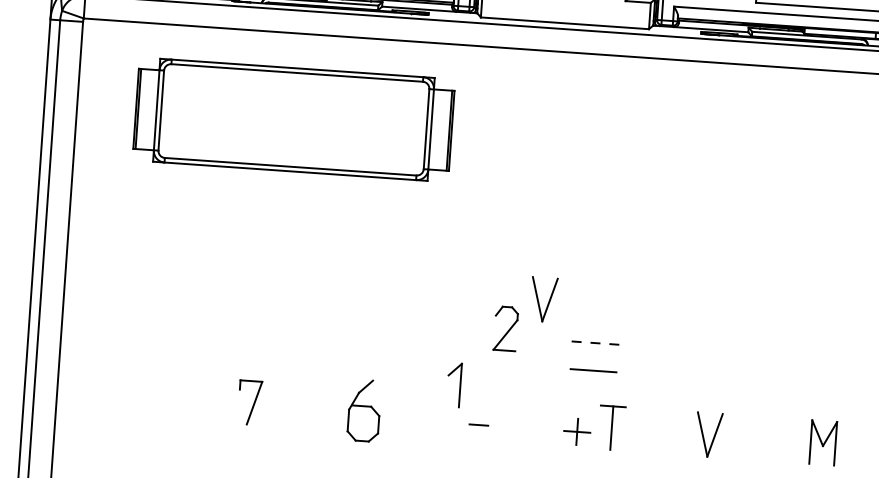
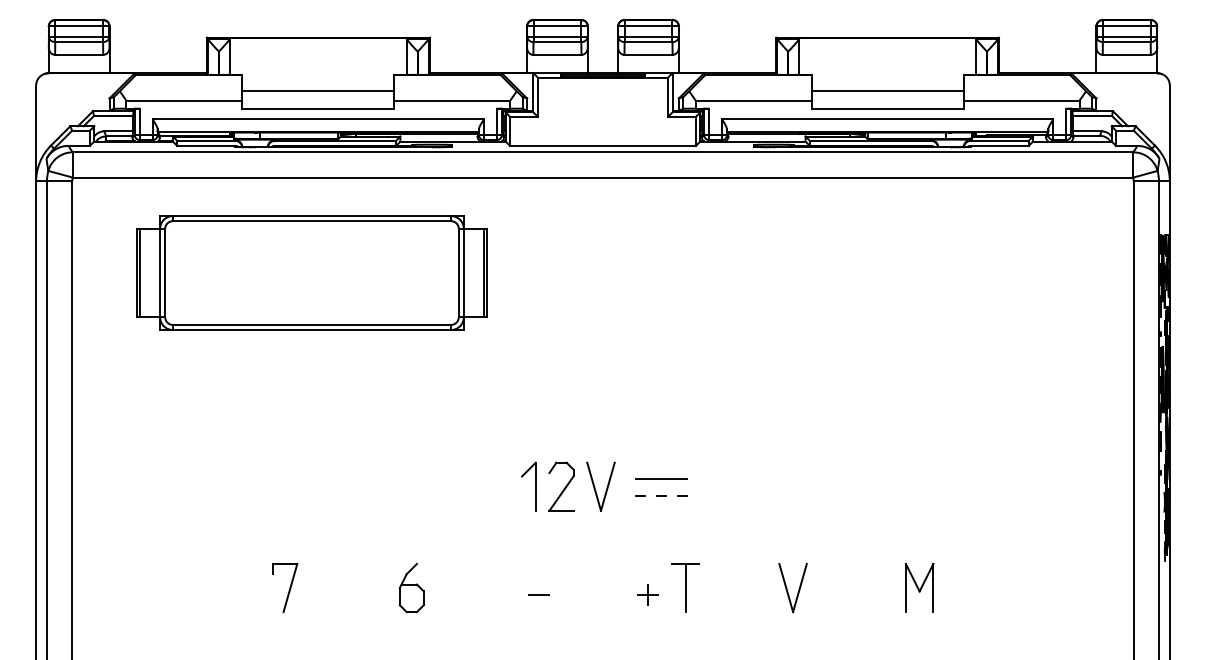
part: (543, 299) -> (600, 486), moved
line: (593, 370) -> (661, 478), moved
part: (460, 385) -> (535, 486), moved
part: (363, 411) -> (411, 588), size x0.71
part: (576, 431) -> (647, 594), size x0.71

